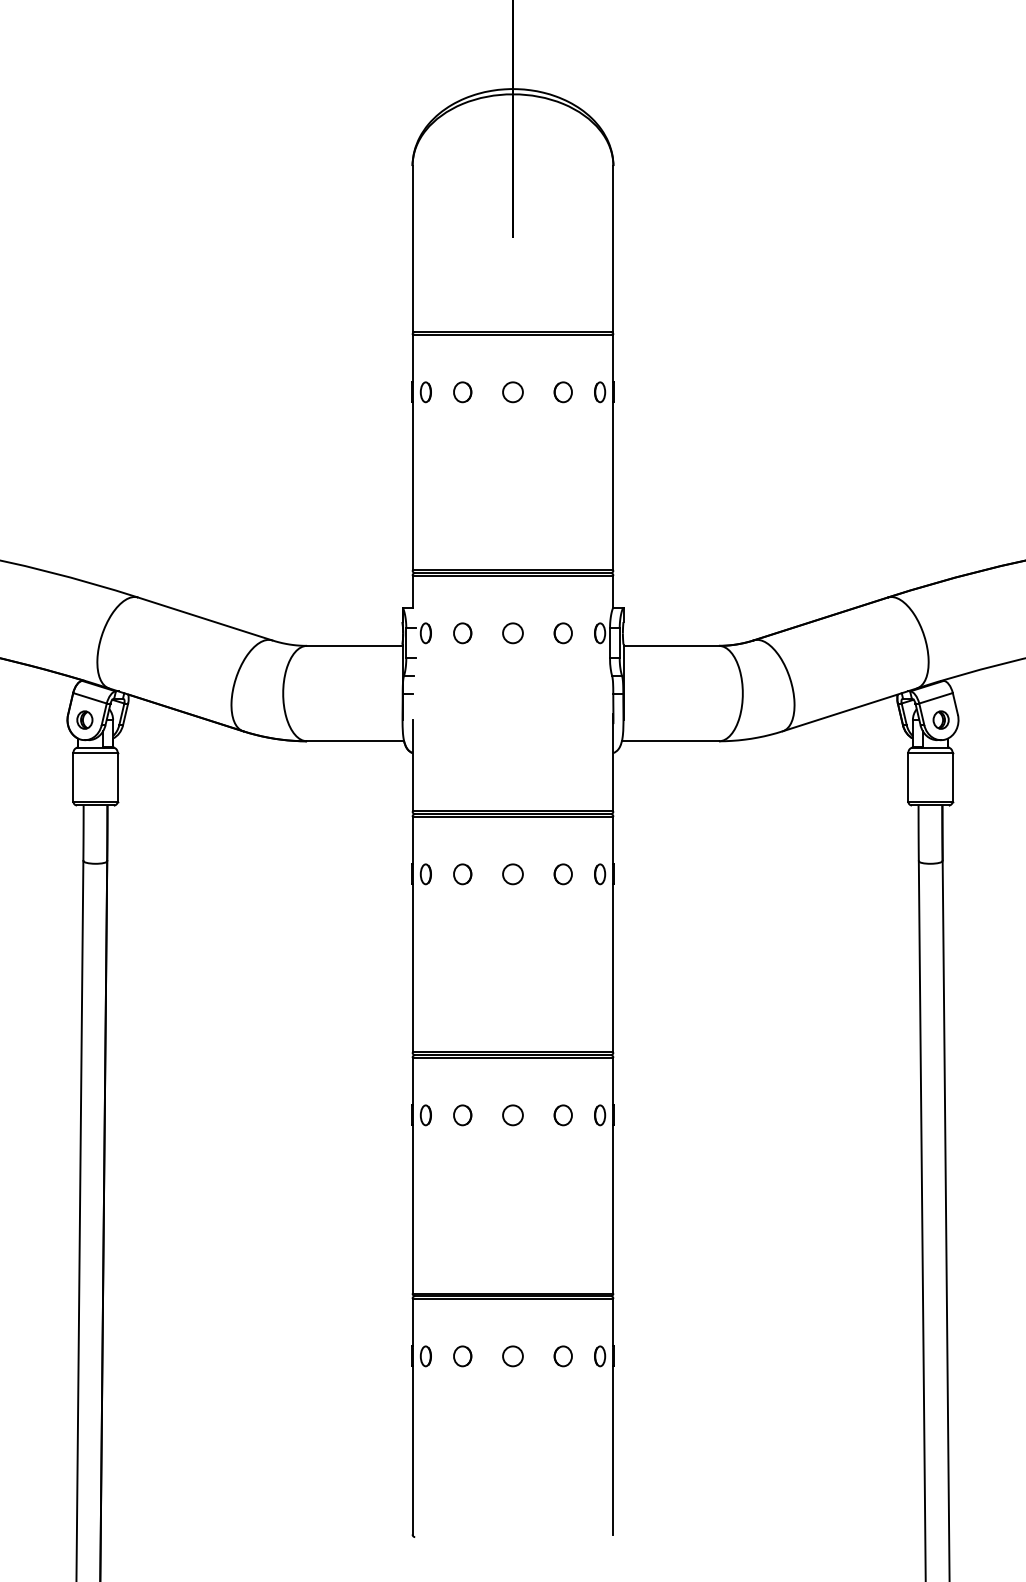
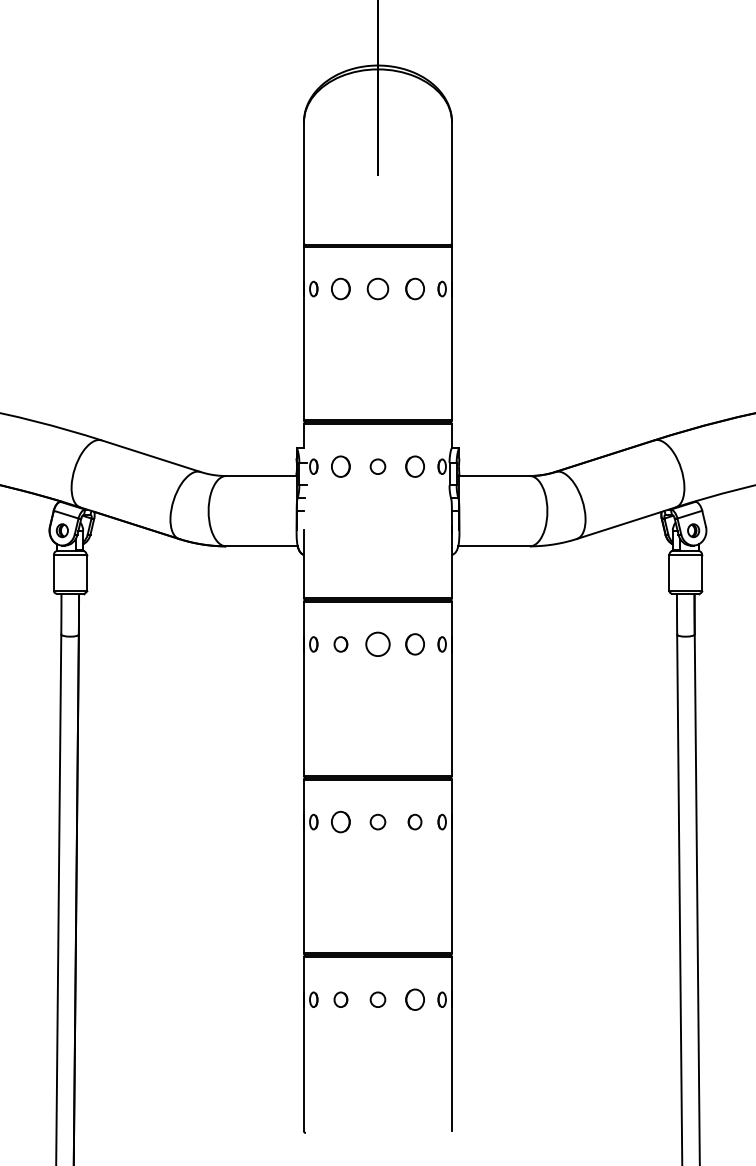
part: (462, 392) -> (340, 289), size x1.4
circle: (512, 392) -> (377, 289), size x1.4
part: (562, 392) -> (414, 289), size x1.4
part: (462, 633) -> (340, 466), size x1.4
part: (562, 633) -> (414, 466), size x1.4
circle: (512, 874) -> (377, 644), size x1.6
part: (562, 874) -> (414, 644), size x1.4
part: (462, 1115) -> (340, 822), size x1.4
part: (562, 1356) -> (414, 999), size x1.4

